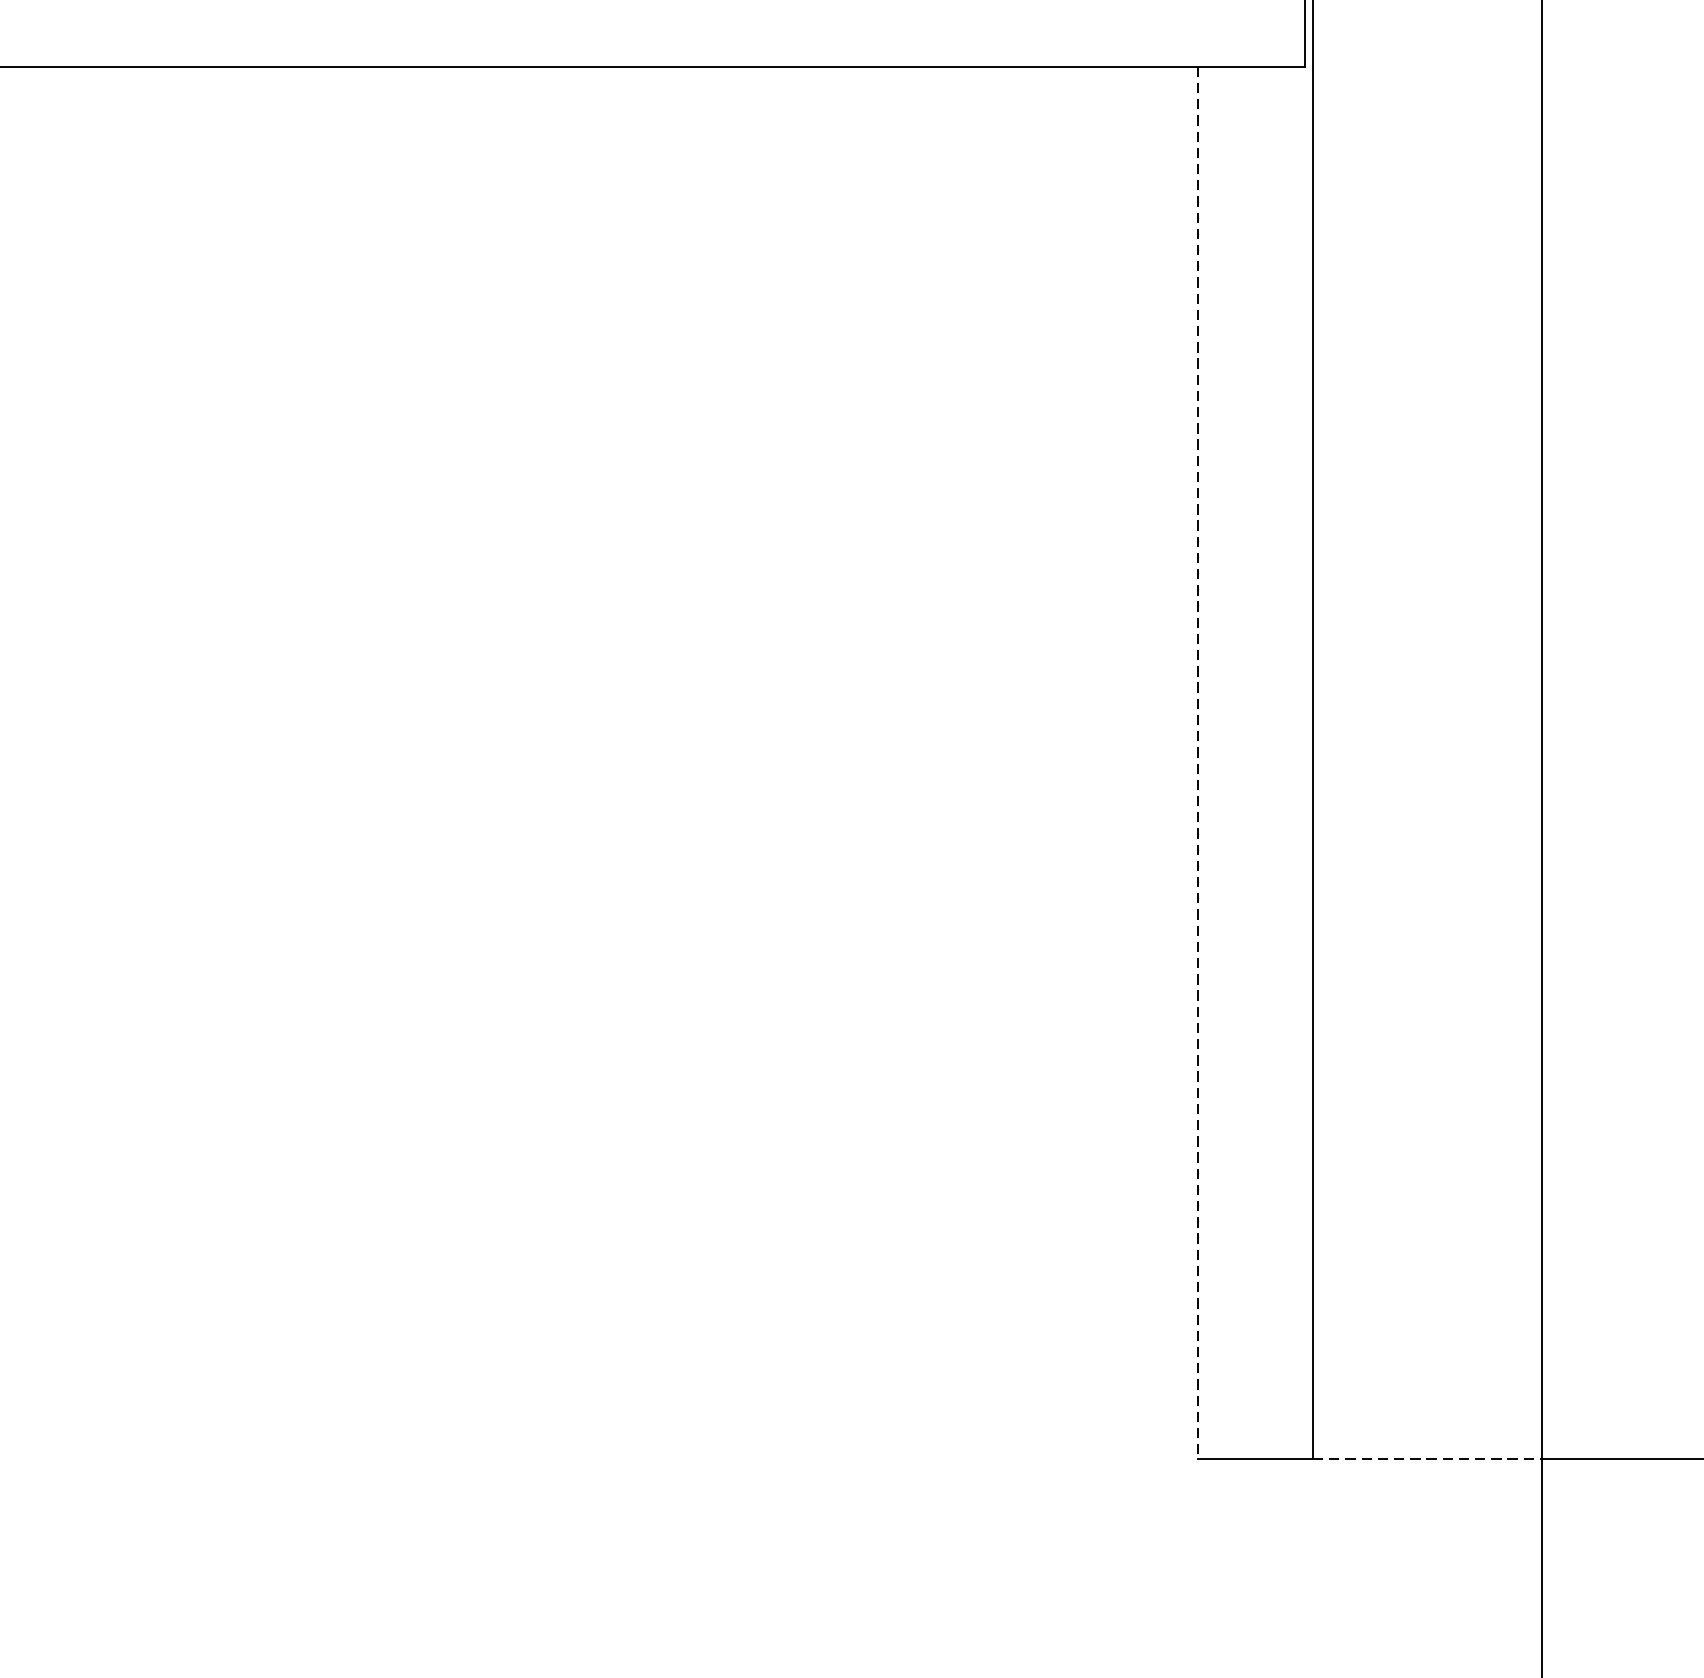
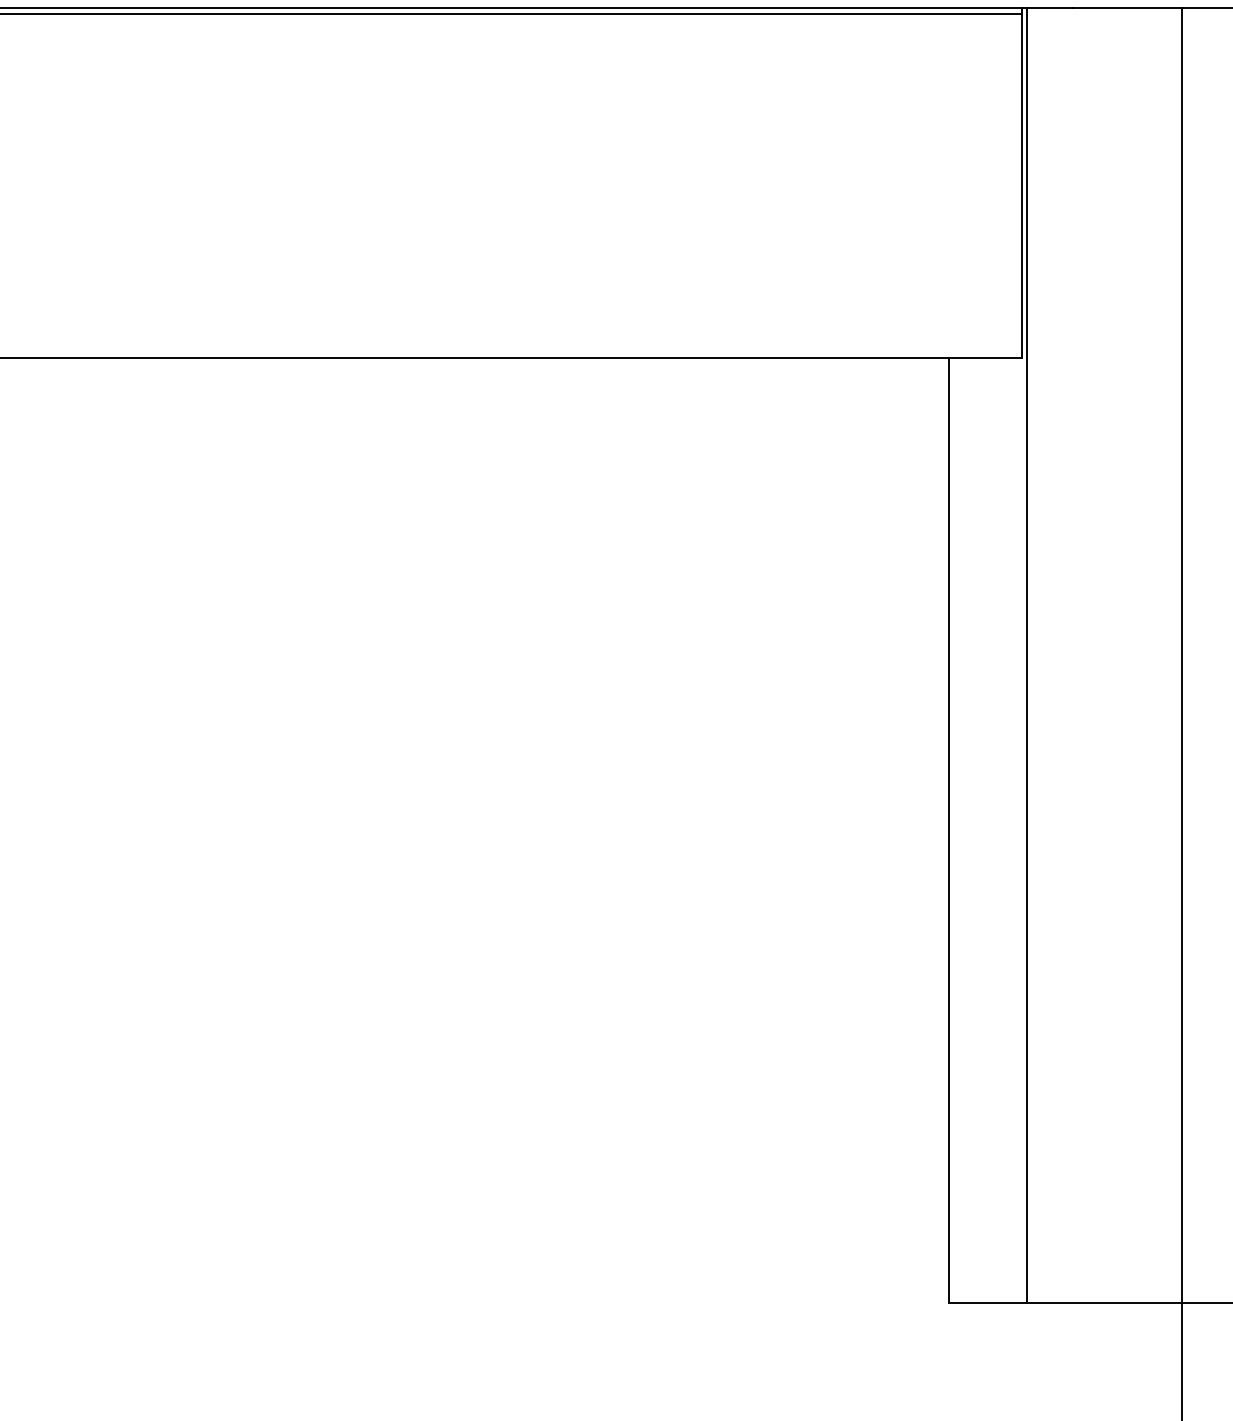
line: (1199, 763) -> (949, 830), dashed -> solid
line: (1427, 1460) -> (1104, 1303), dashed -> solid

